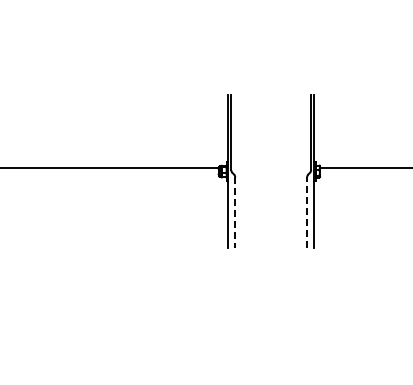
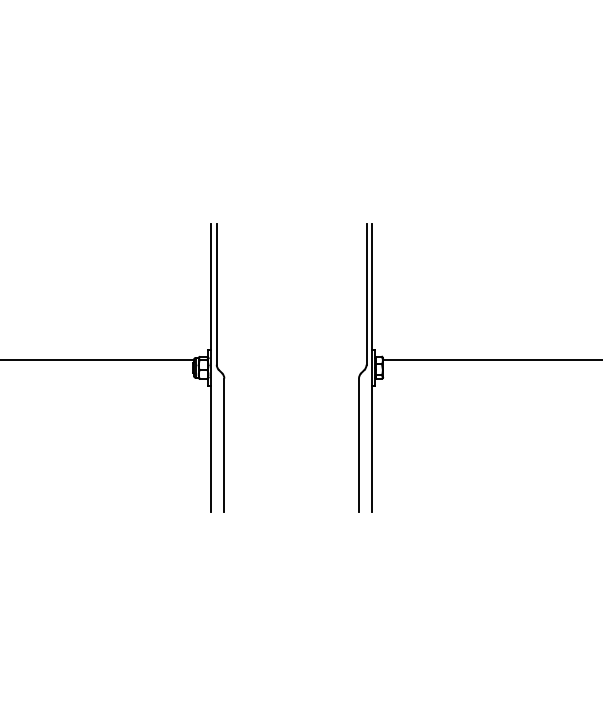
line: (235, 212) -> (224, 444), dashed -> solid
line: (307, 212) -> (359, 444), dashed -> solid

